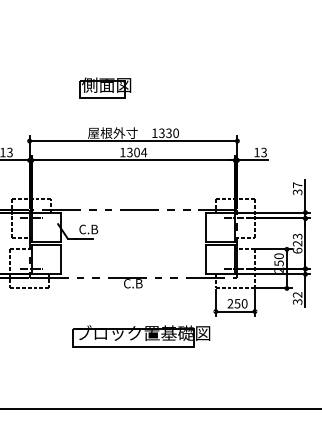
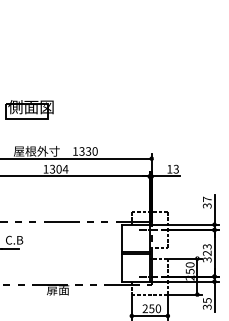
text: (297, 250) -> (207, 259), 623 -> 323
text: (135, 283) -> (57, 290), C.B -> 扉面
text: (297, 294) -> (207, 300), 32 -> 35

